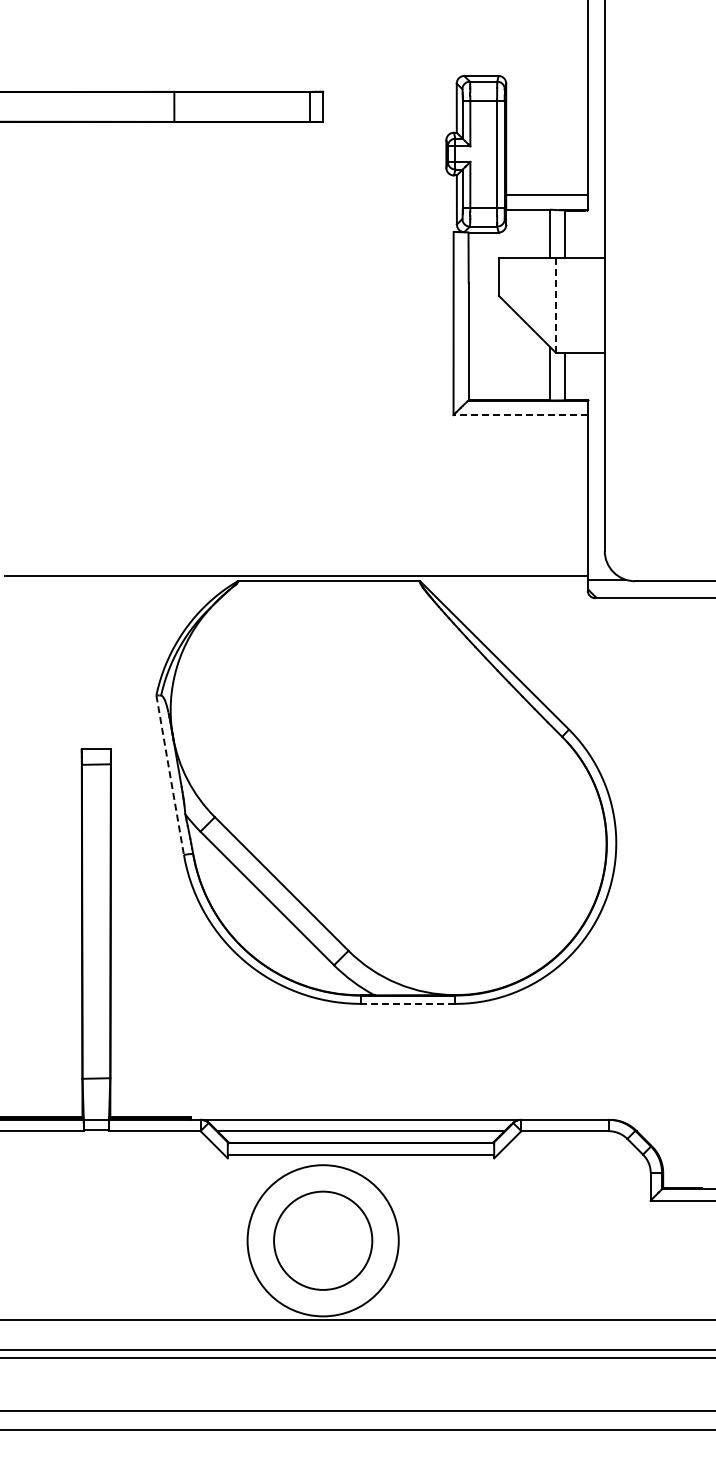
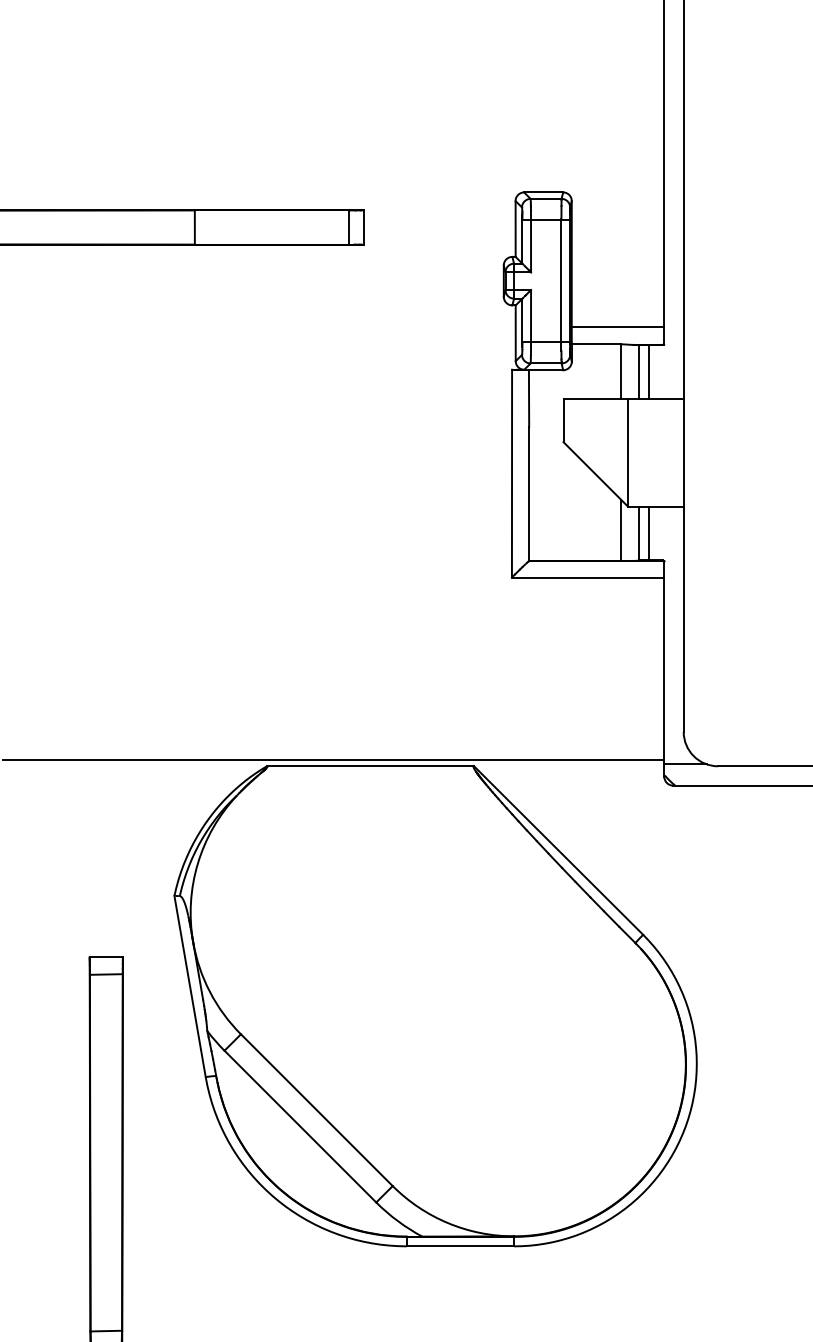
line: (574, 234) -> (649, 372), added
line: (555, 305) -> (627, 453), dashed -> solid
line: (574, 376) -> (649, 533), added
line: (520, 415) -> (588, 578), dashed -> solid
line: (170, 775) -> (190, 986), dashed -> solid
line: (407, 1003) -> (459, 1245), dashed -> solid

